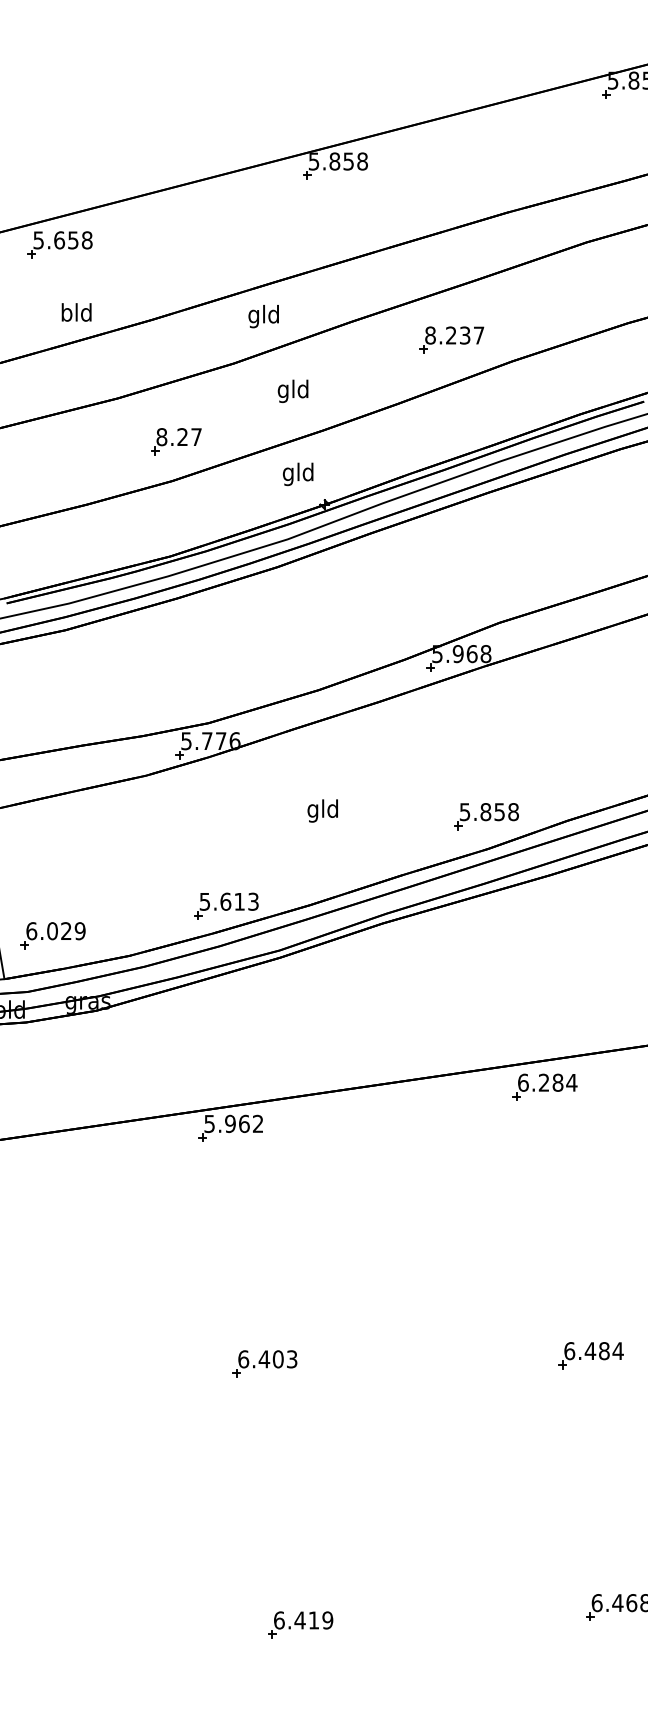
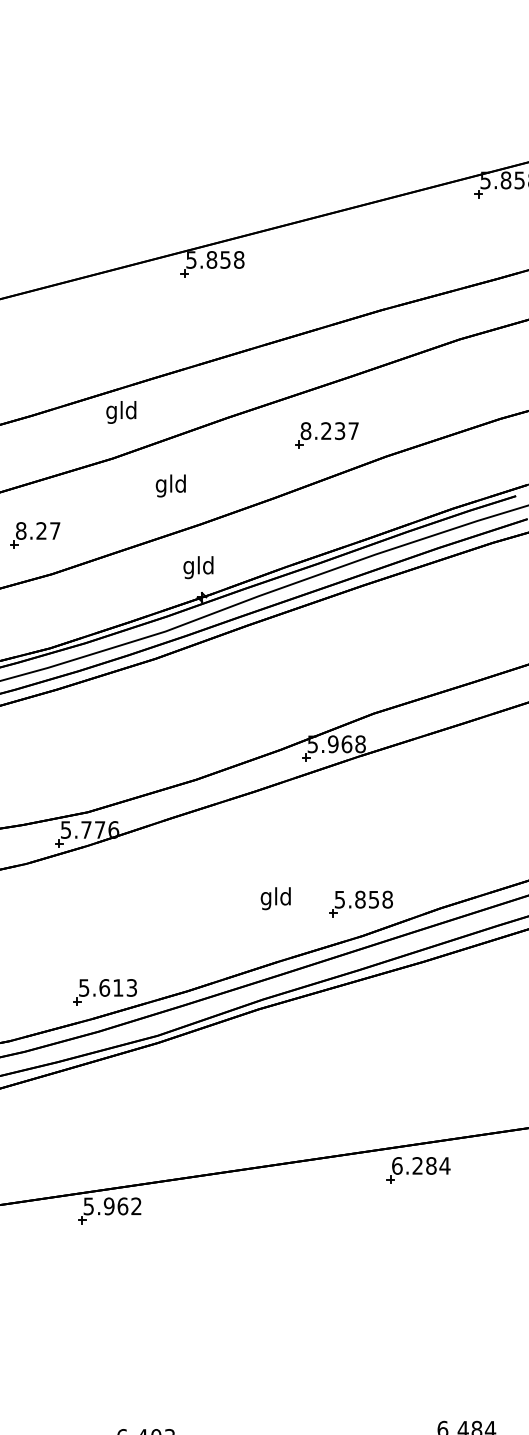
text: (263, 316) -> (121, 412), moved
part: (176, 441) -> (35, 535), moved
text: (298, 474) -> (198, 567), moved
text: (322, 810) -> (275, 898), moved

